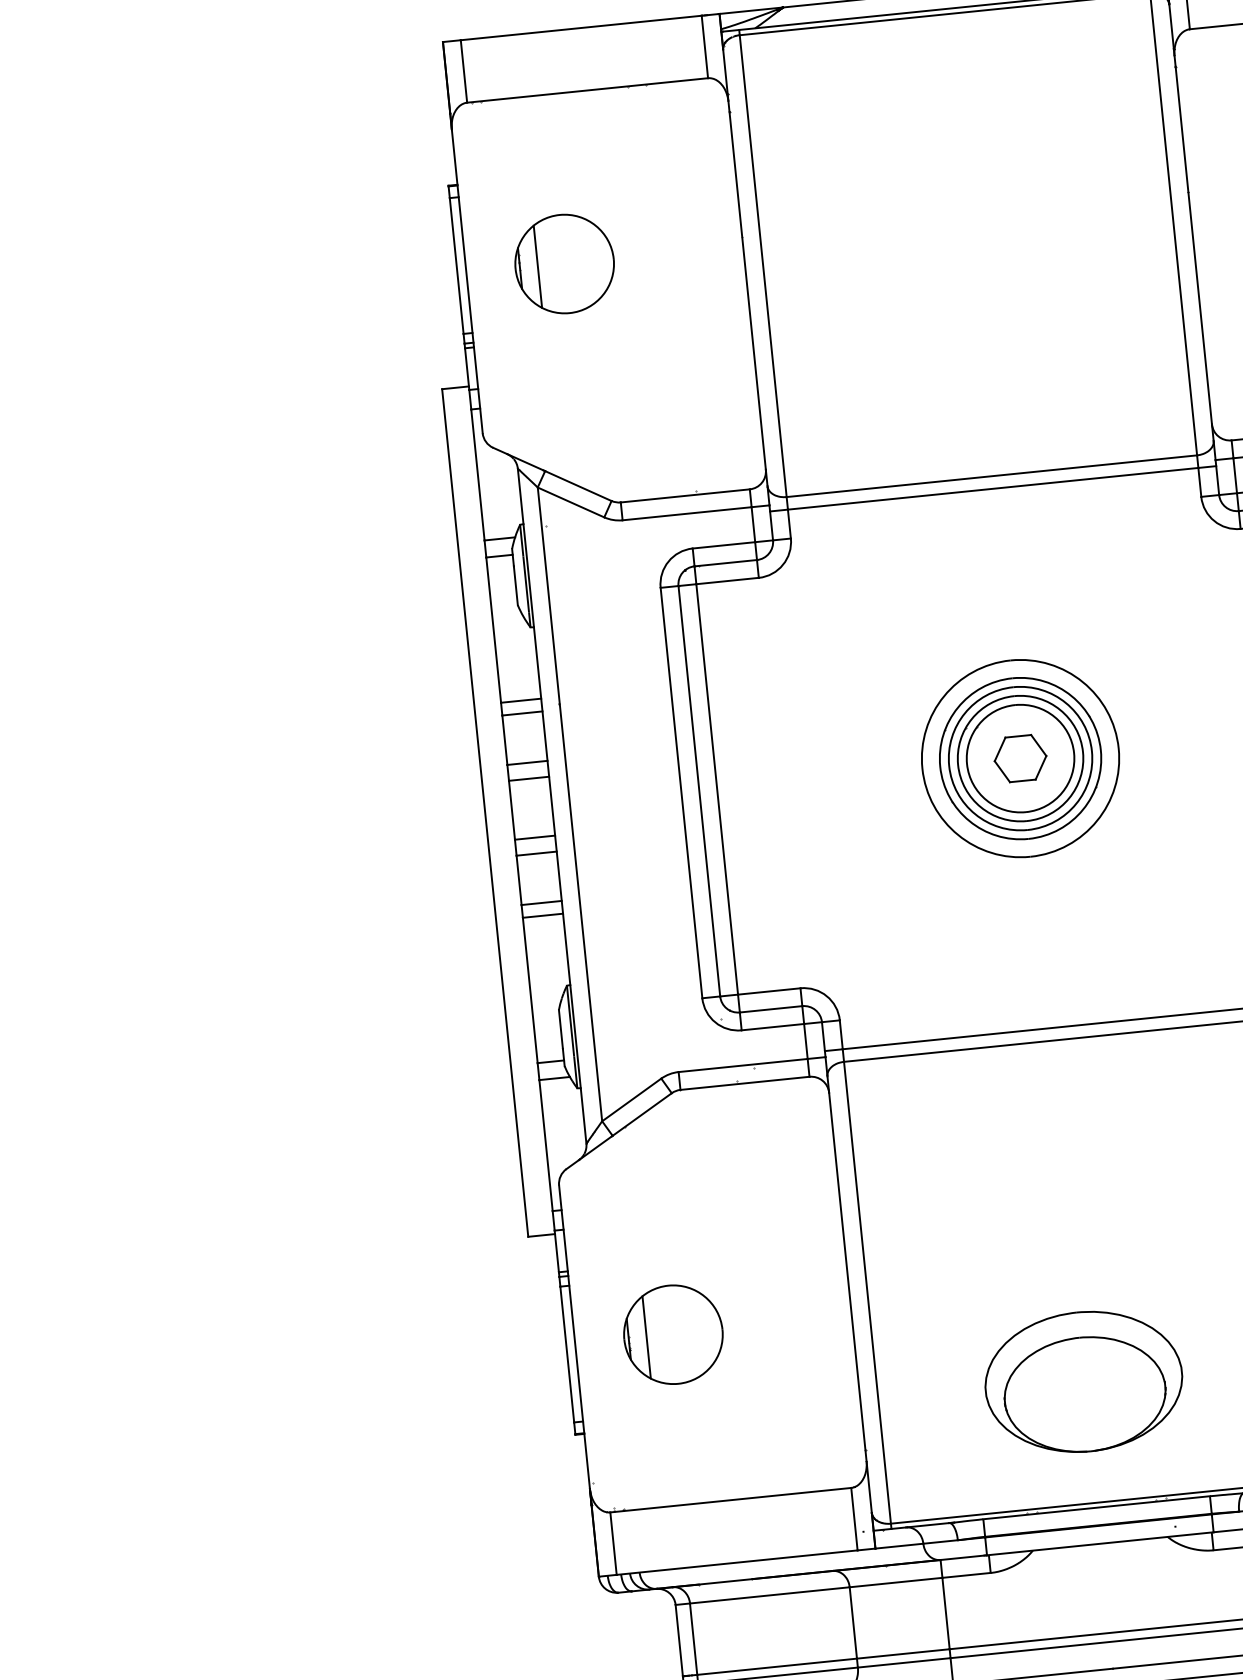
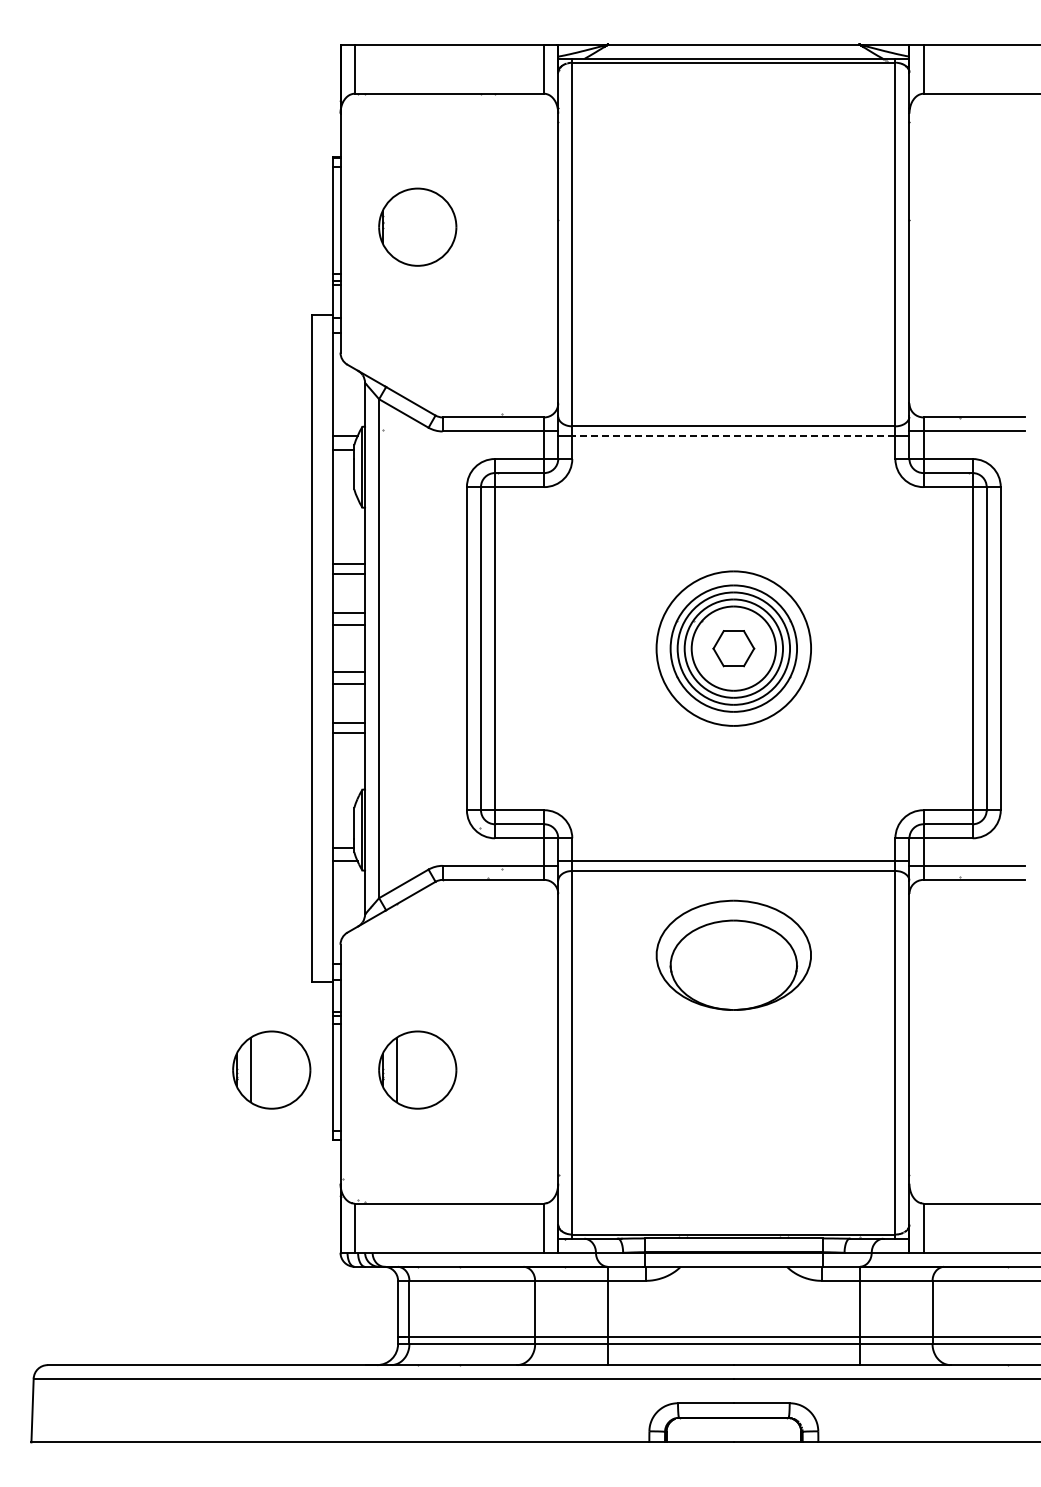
line: (537, 265) -> (396, 226), removed
line: (992, 489) -> (733, 436), solid -> dashed
part: (487, 1352) -> (271, 1069), added
part: (1083, 1380) -> (733, 954), moved

